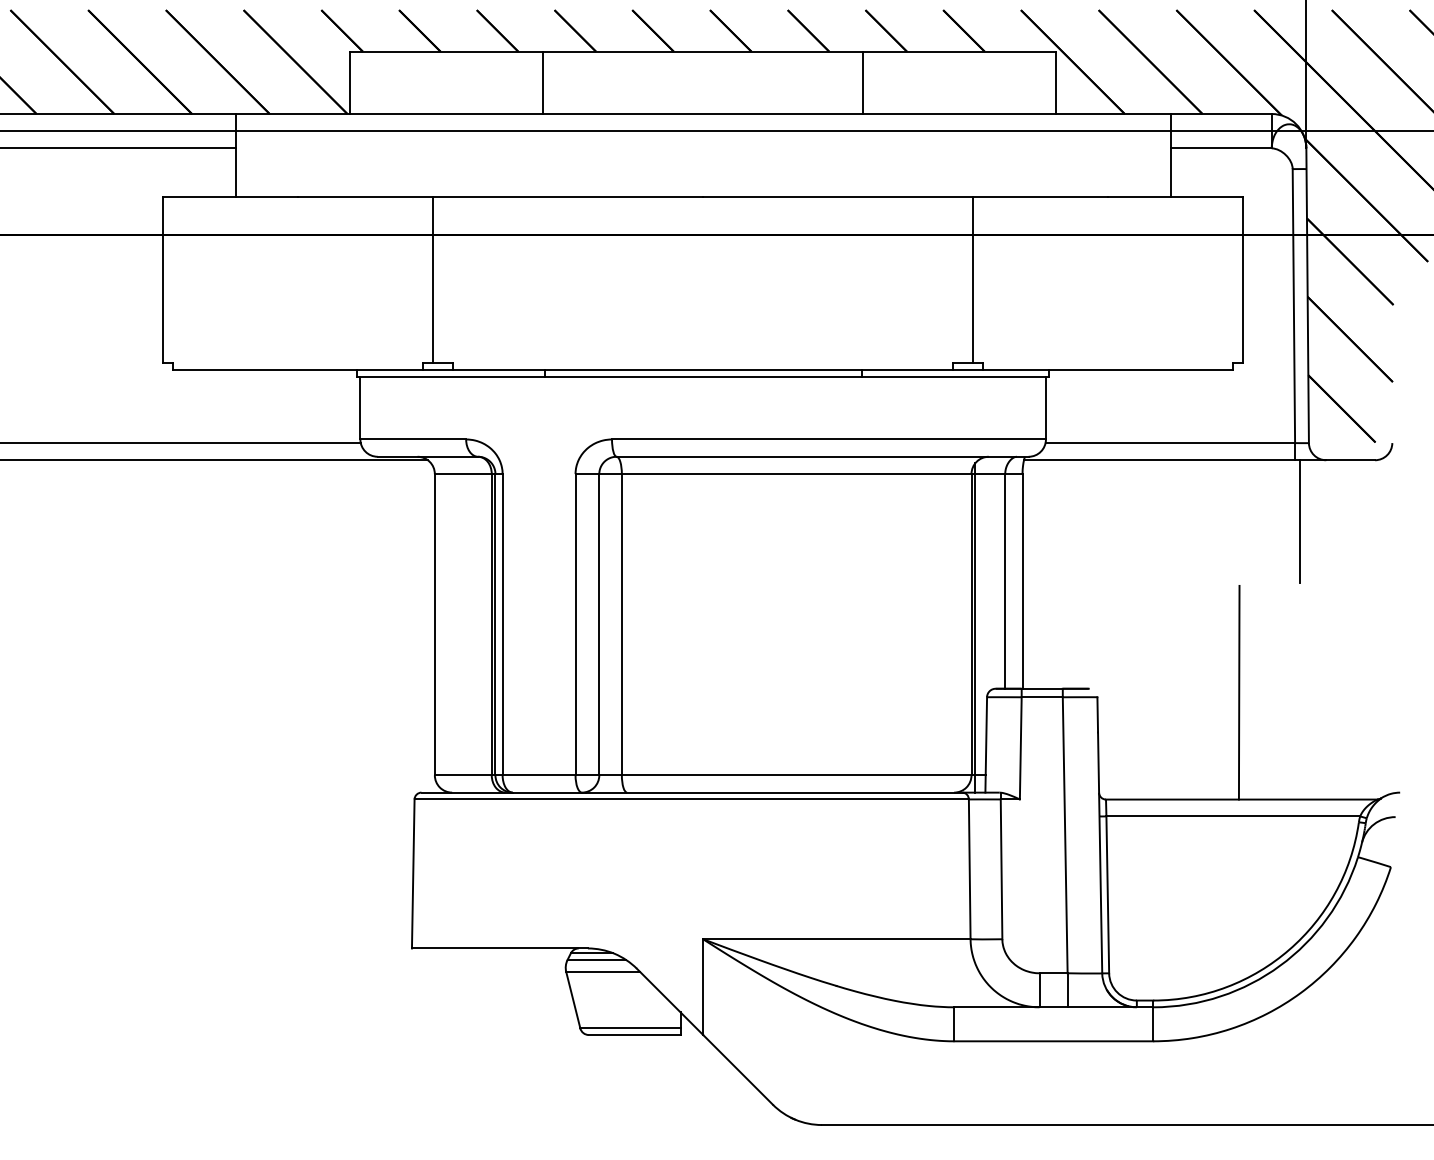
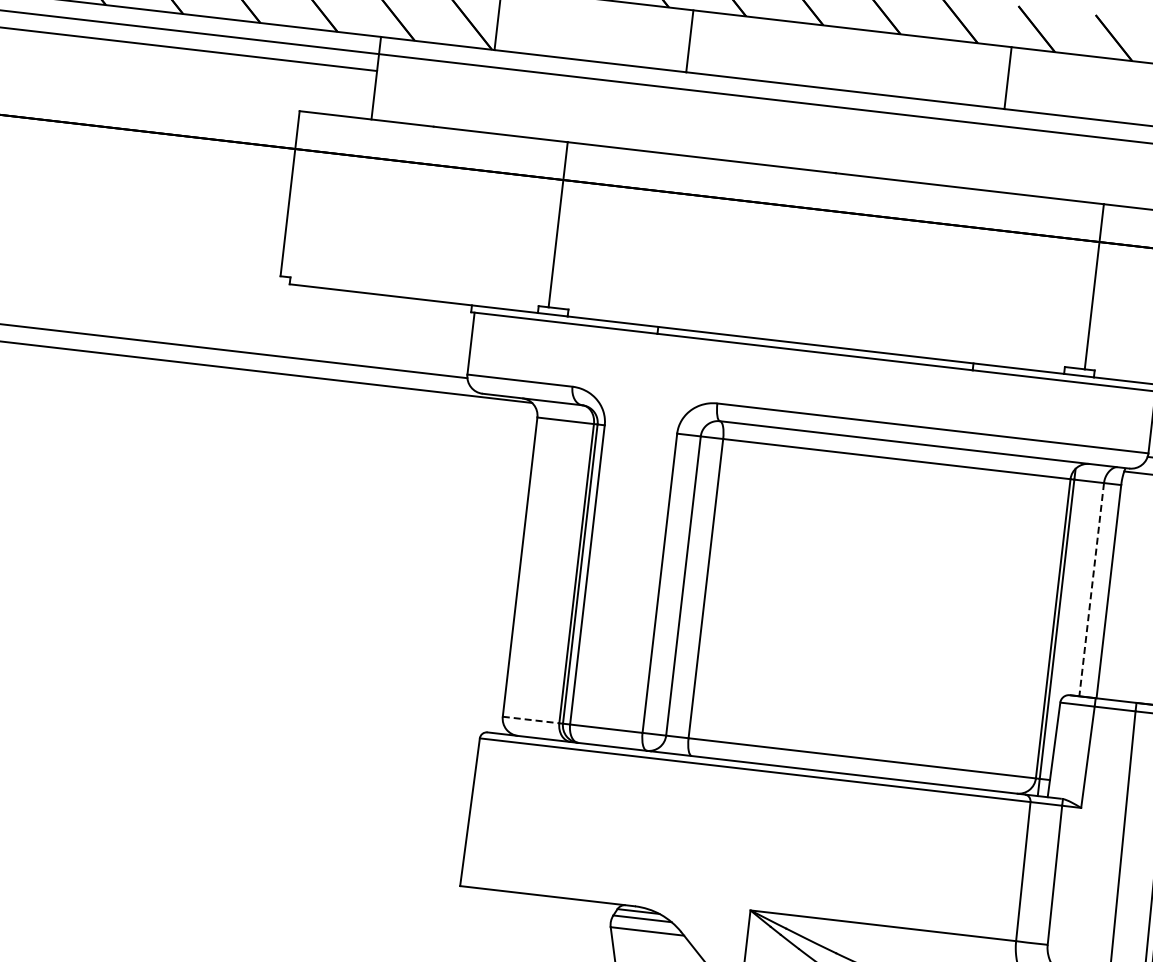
line: (1005, 581) -> (1091, 589), solid -> dashed
line: (463, 775) -> (531, 720), solid -> dashed

